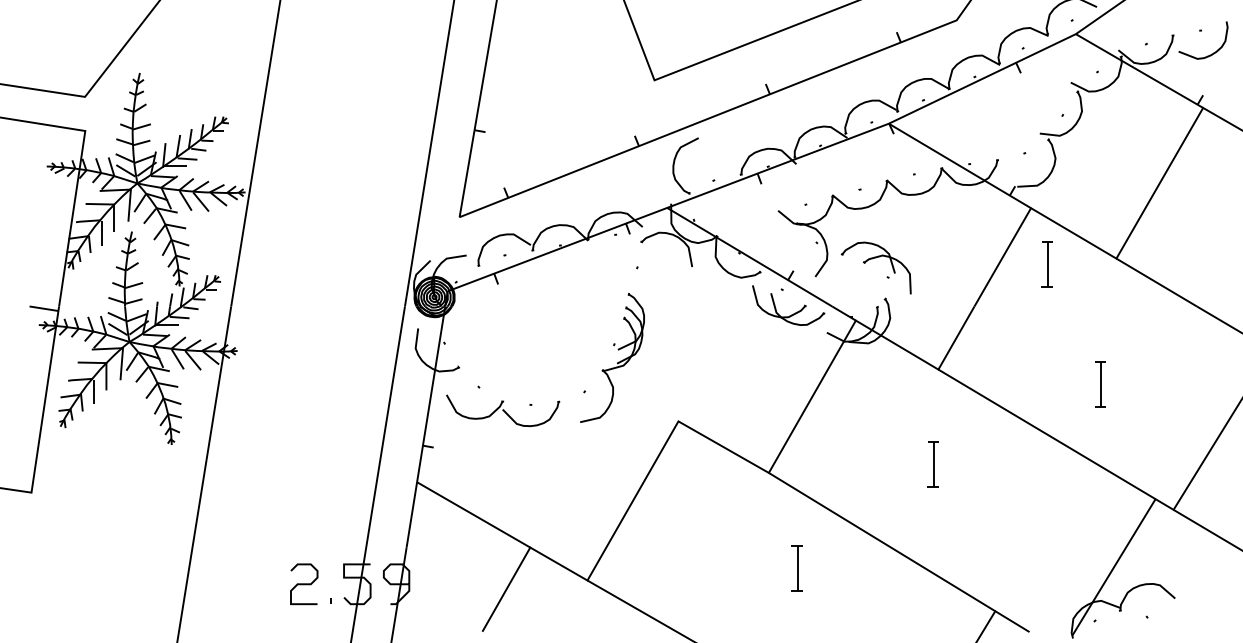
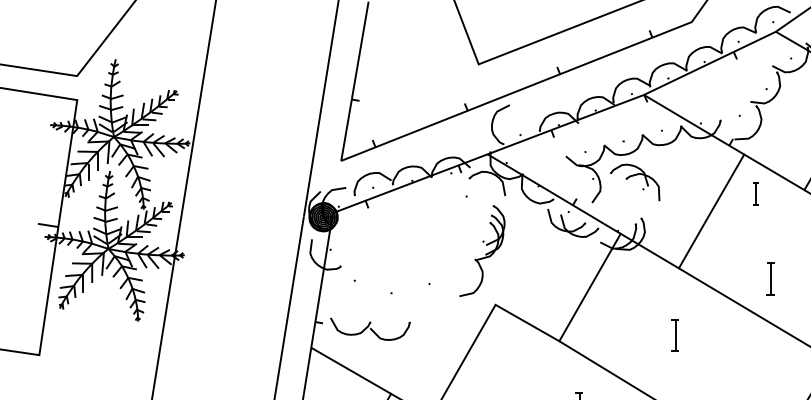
part: (872, 259) -> (632, 176), moved
part: (1046, 264) -> (755, 194), size x0.7
part: (617, 362) -> (485, 254), moved
part: (1100, 384) -> (770, 278), moved
part: (503, 410) -> (370, 328), moved

